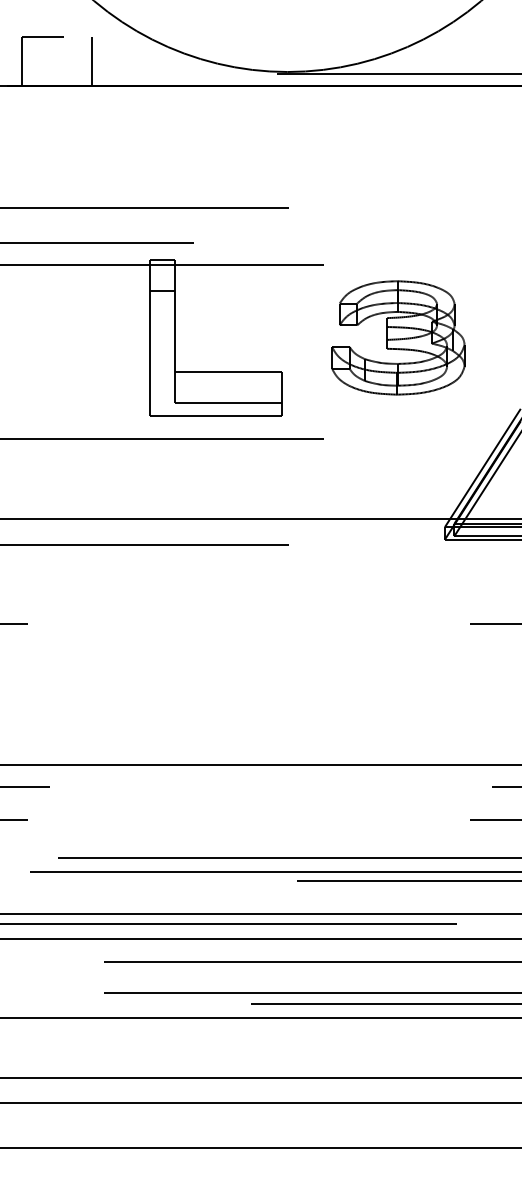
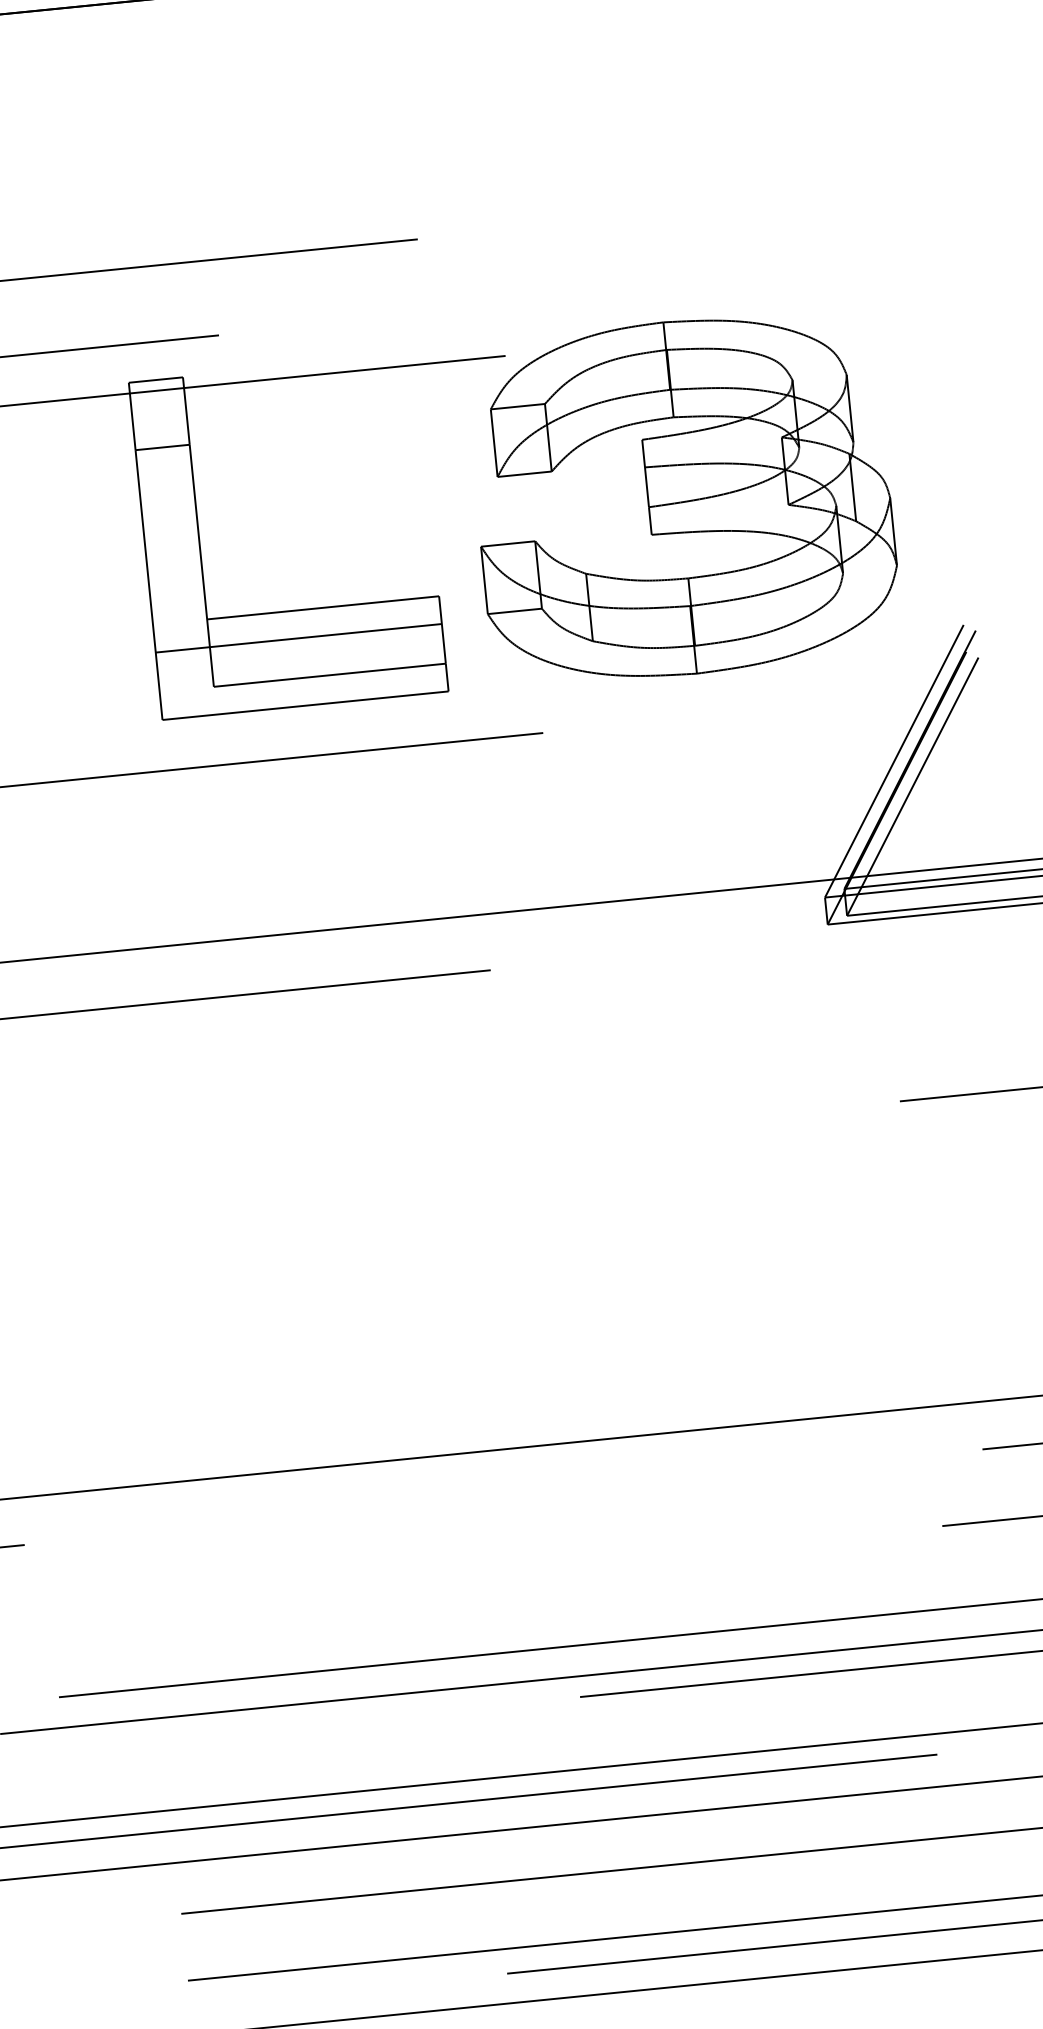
part: (398, 337) -> (683, 496), size x1.43
line: (216, 384) -> (299, 637), added

